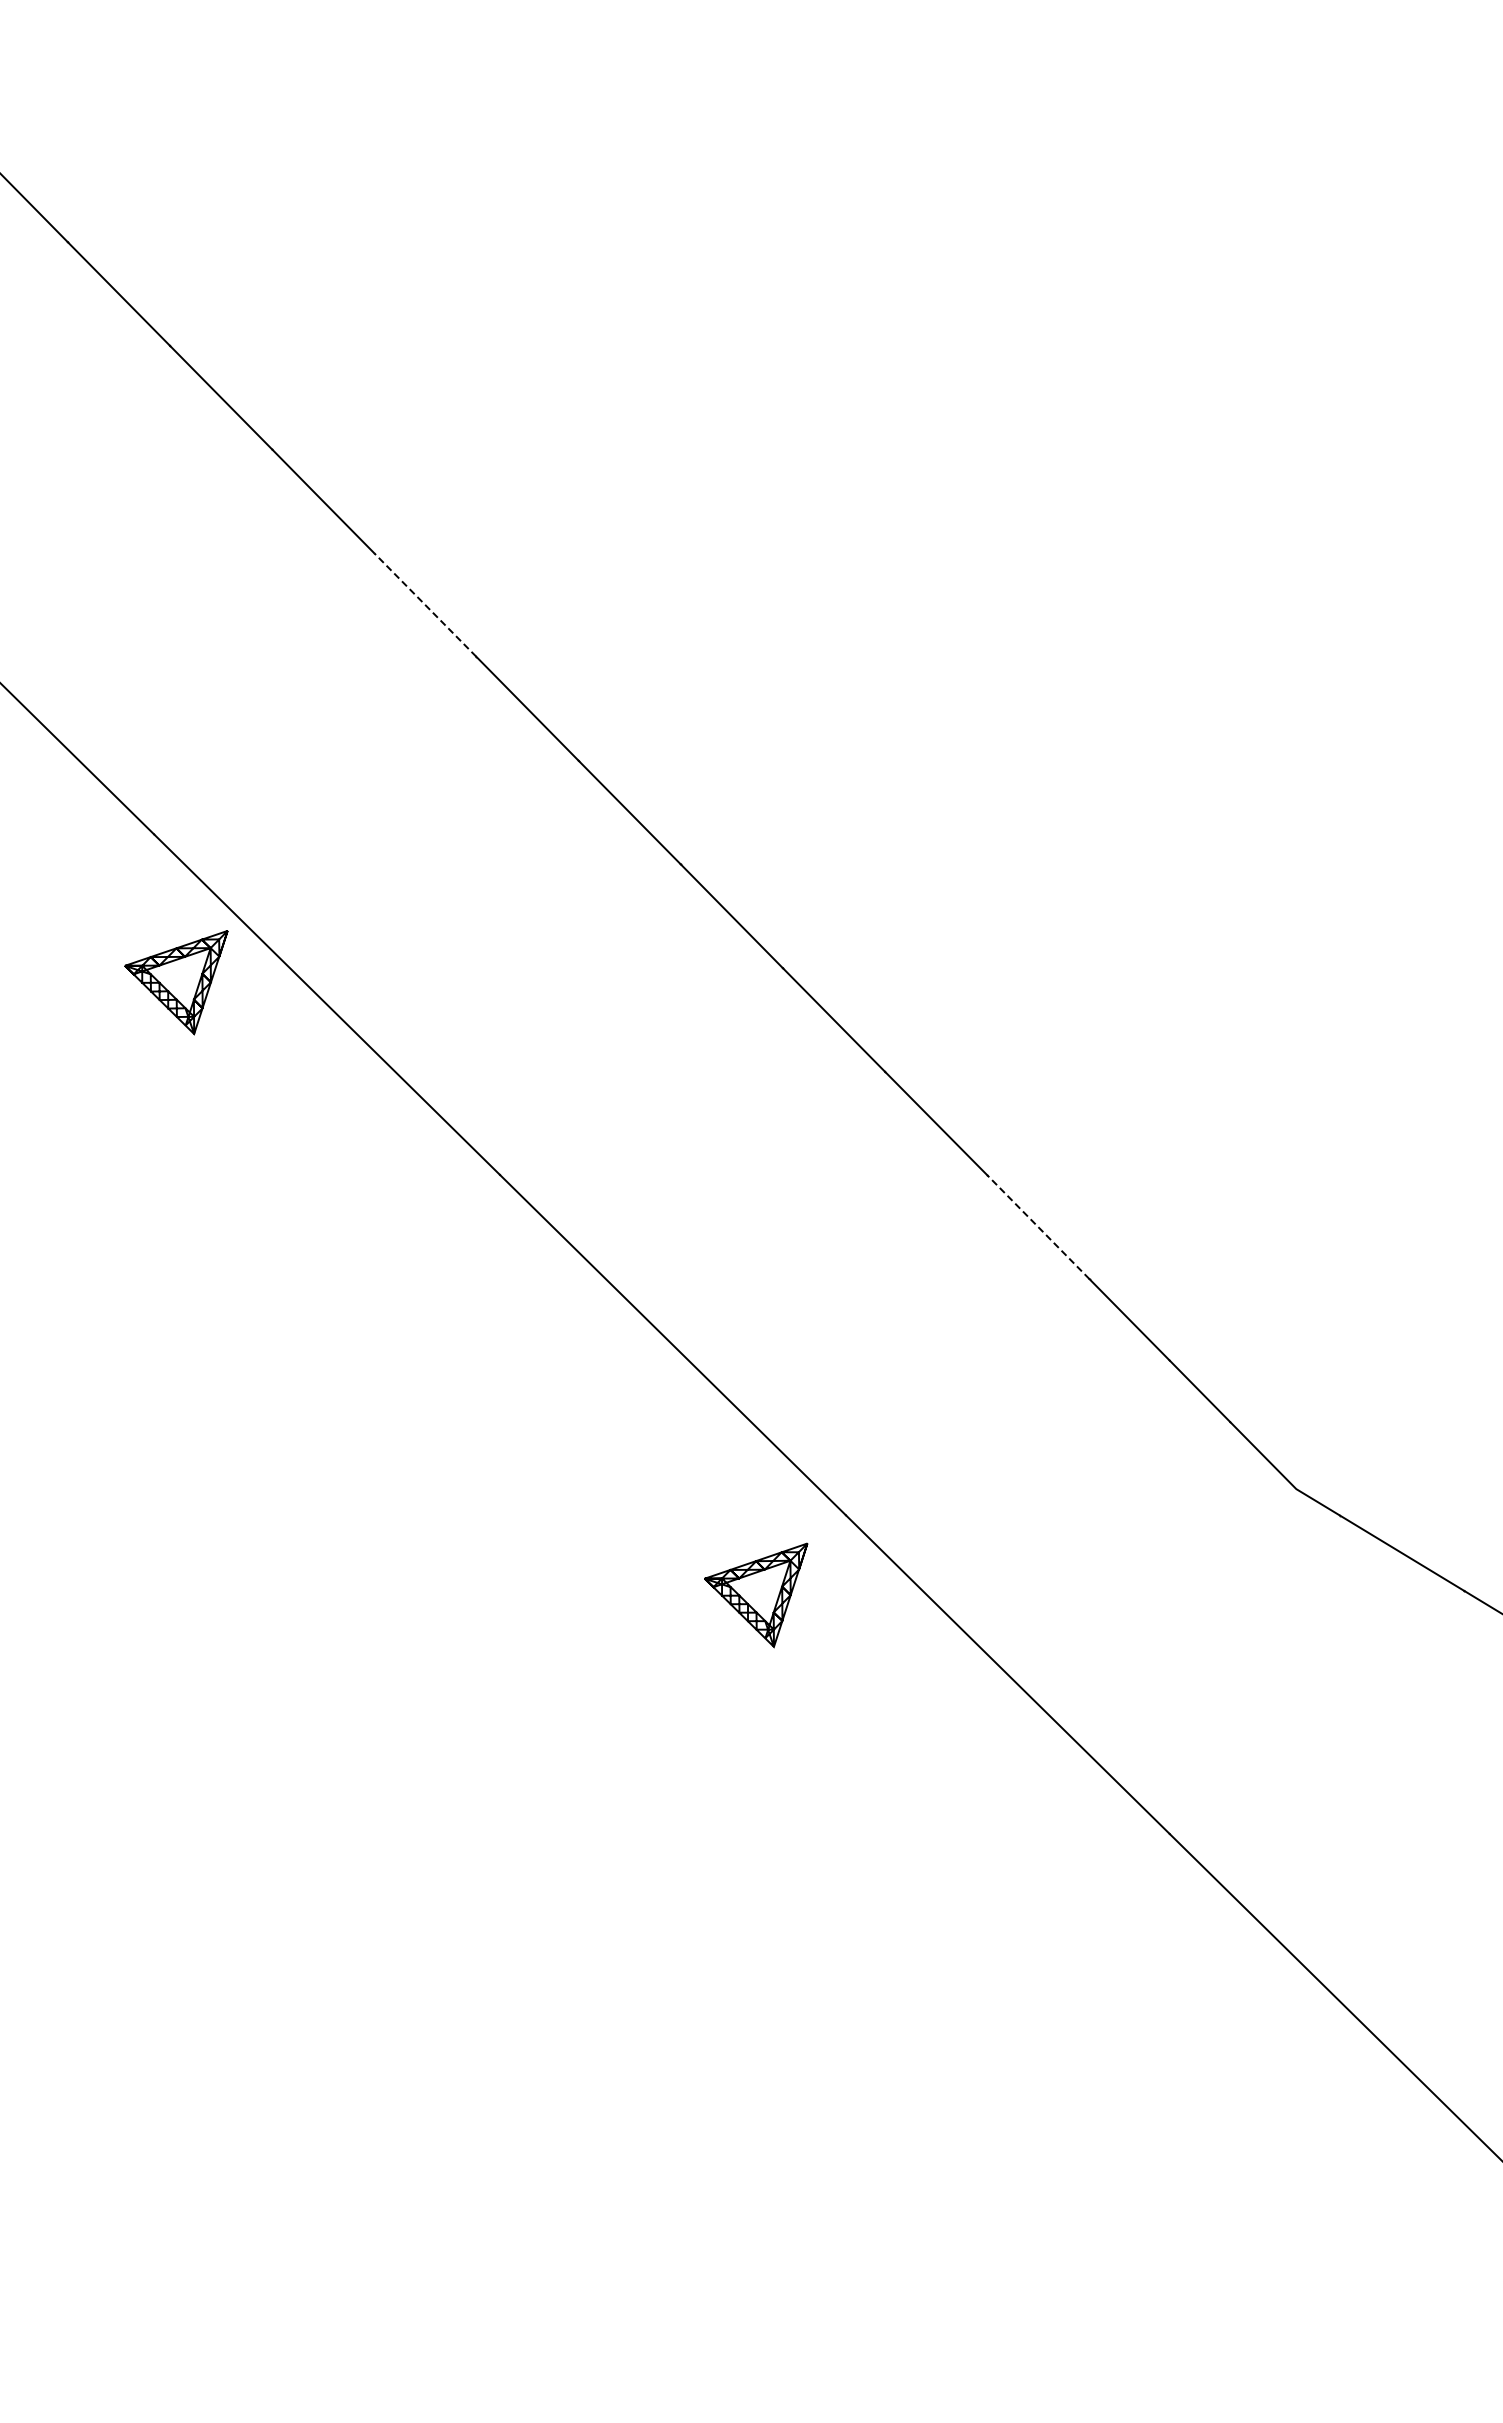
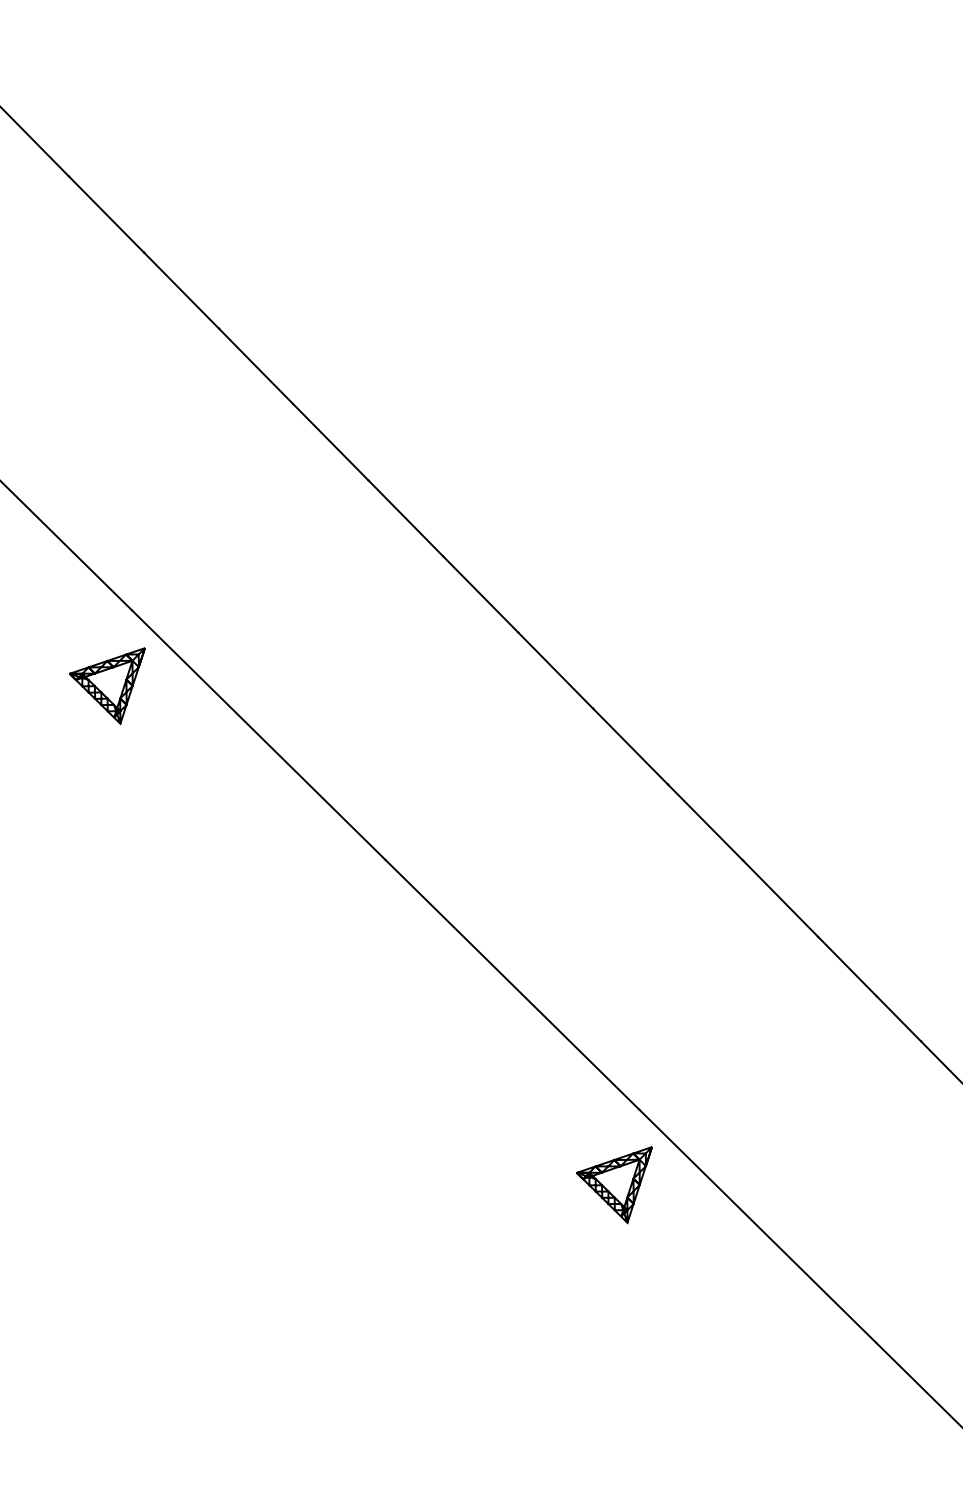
line: (425, 605) -> (331, 442), dashed -> solid
curve: (169, 990) -> (102, 691), moved
line: (1038, 1227) -> (780, 898), dashed -> solid
curve: (748, 1603) -> (608, 1191), moved

